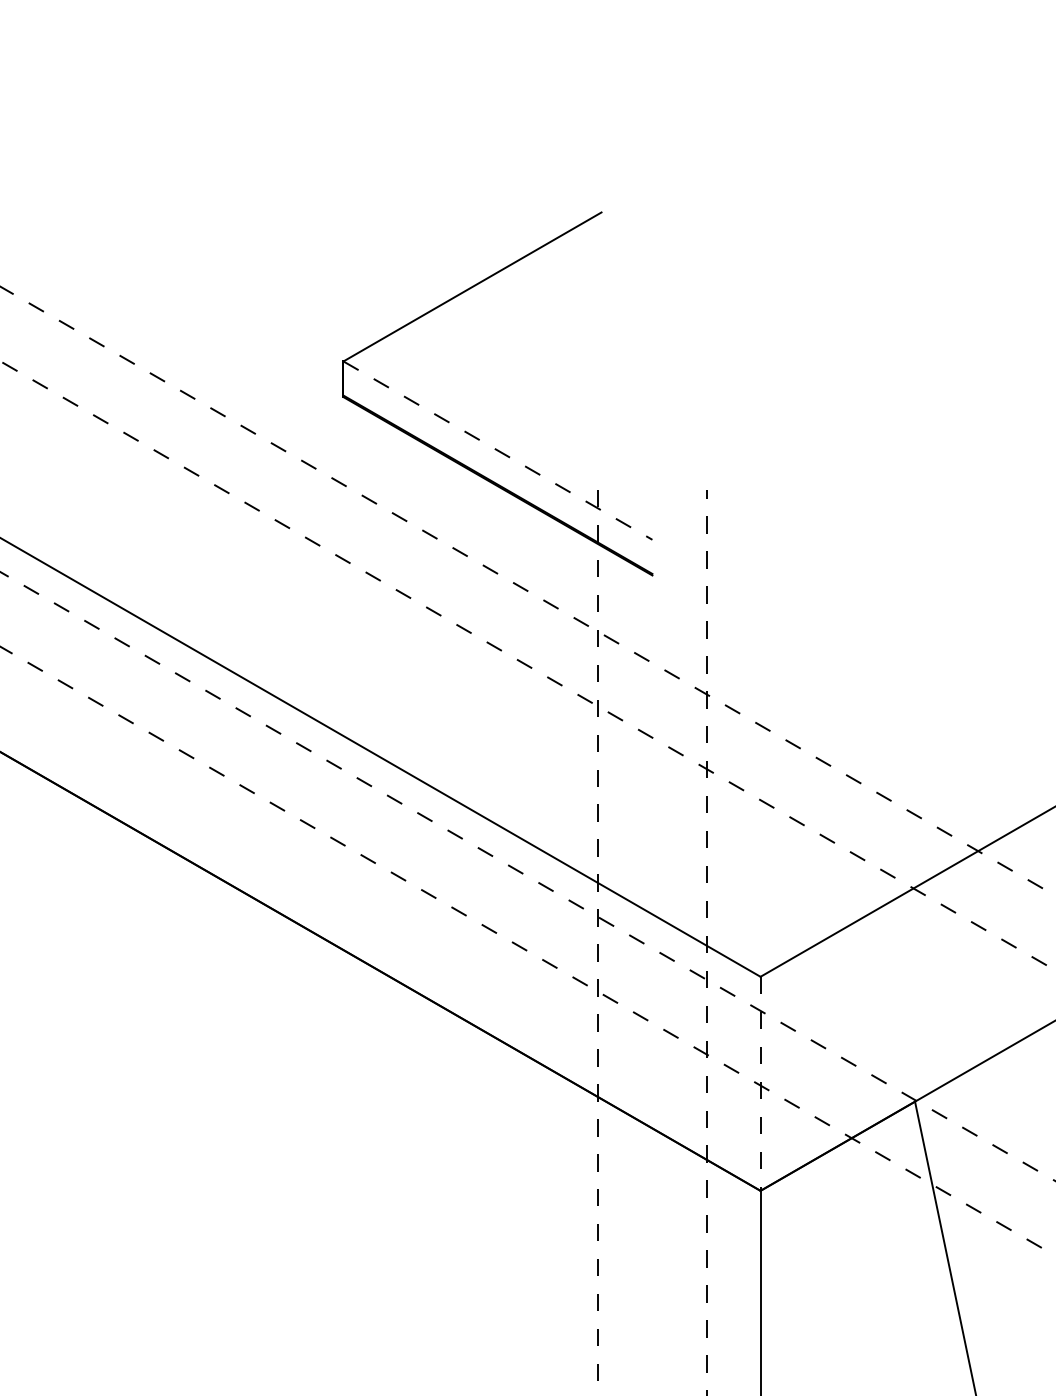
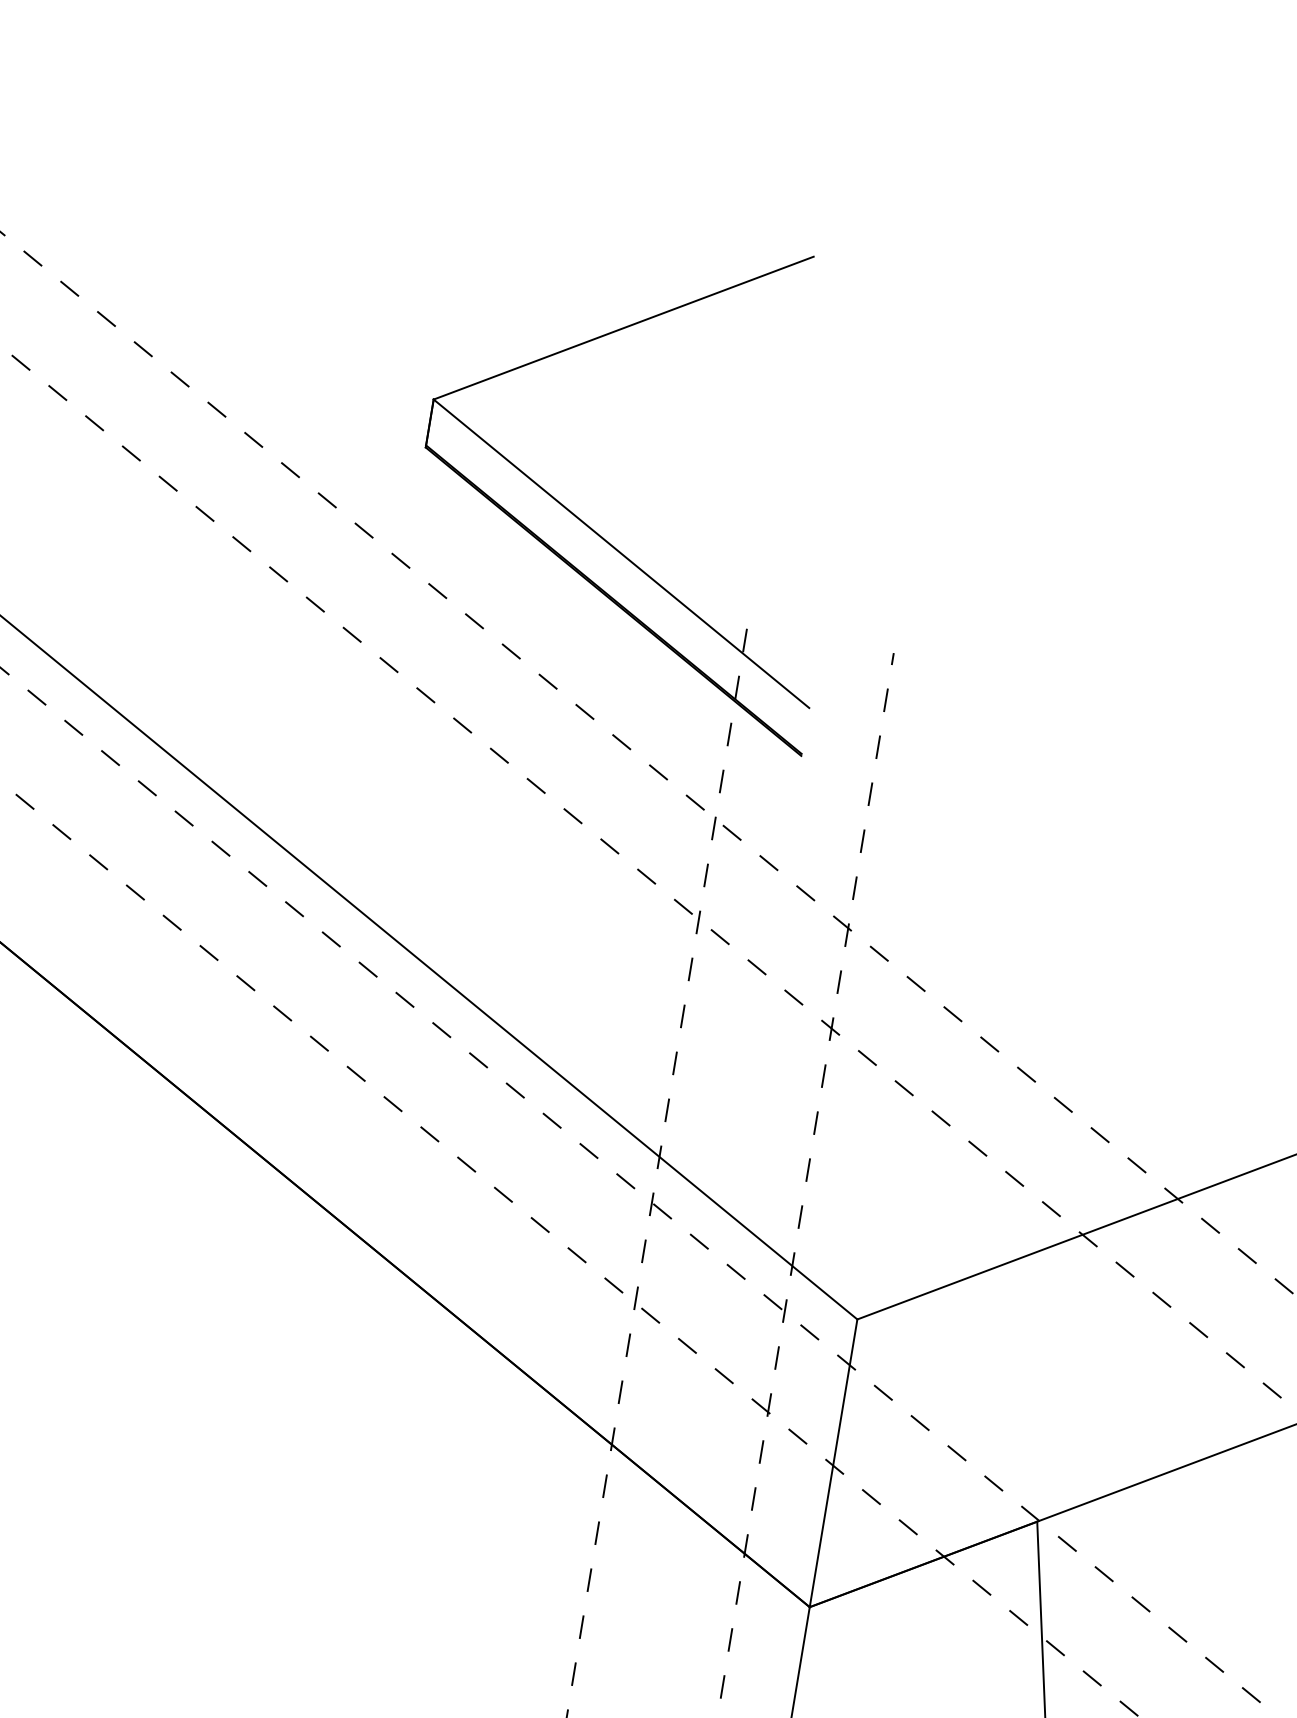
line: (498, 450) -> (622, 553), dashed -> solid
line: (760, 1084) -> (833, 1464), dashed -> solid

